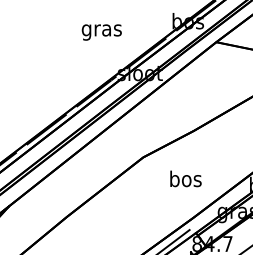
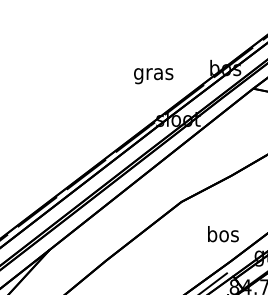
text: (101, 32) -> (153, 76), moved
text: (186, 179) -> (223, 234), moved

